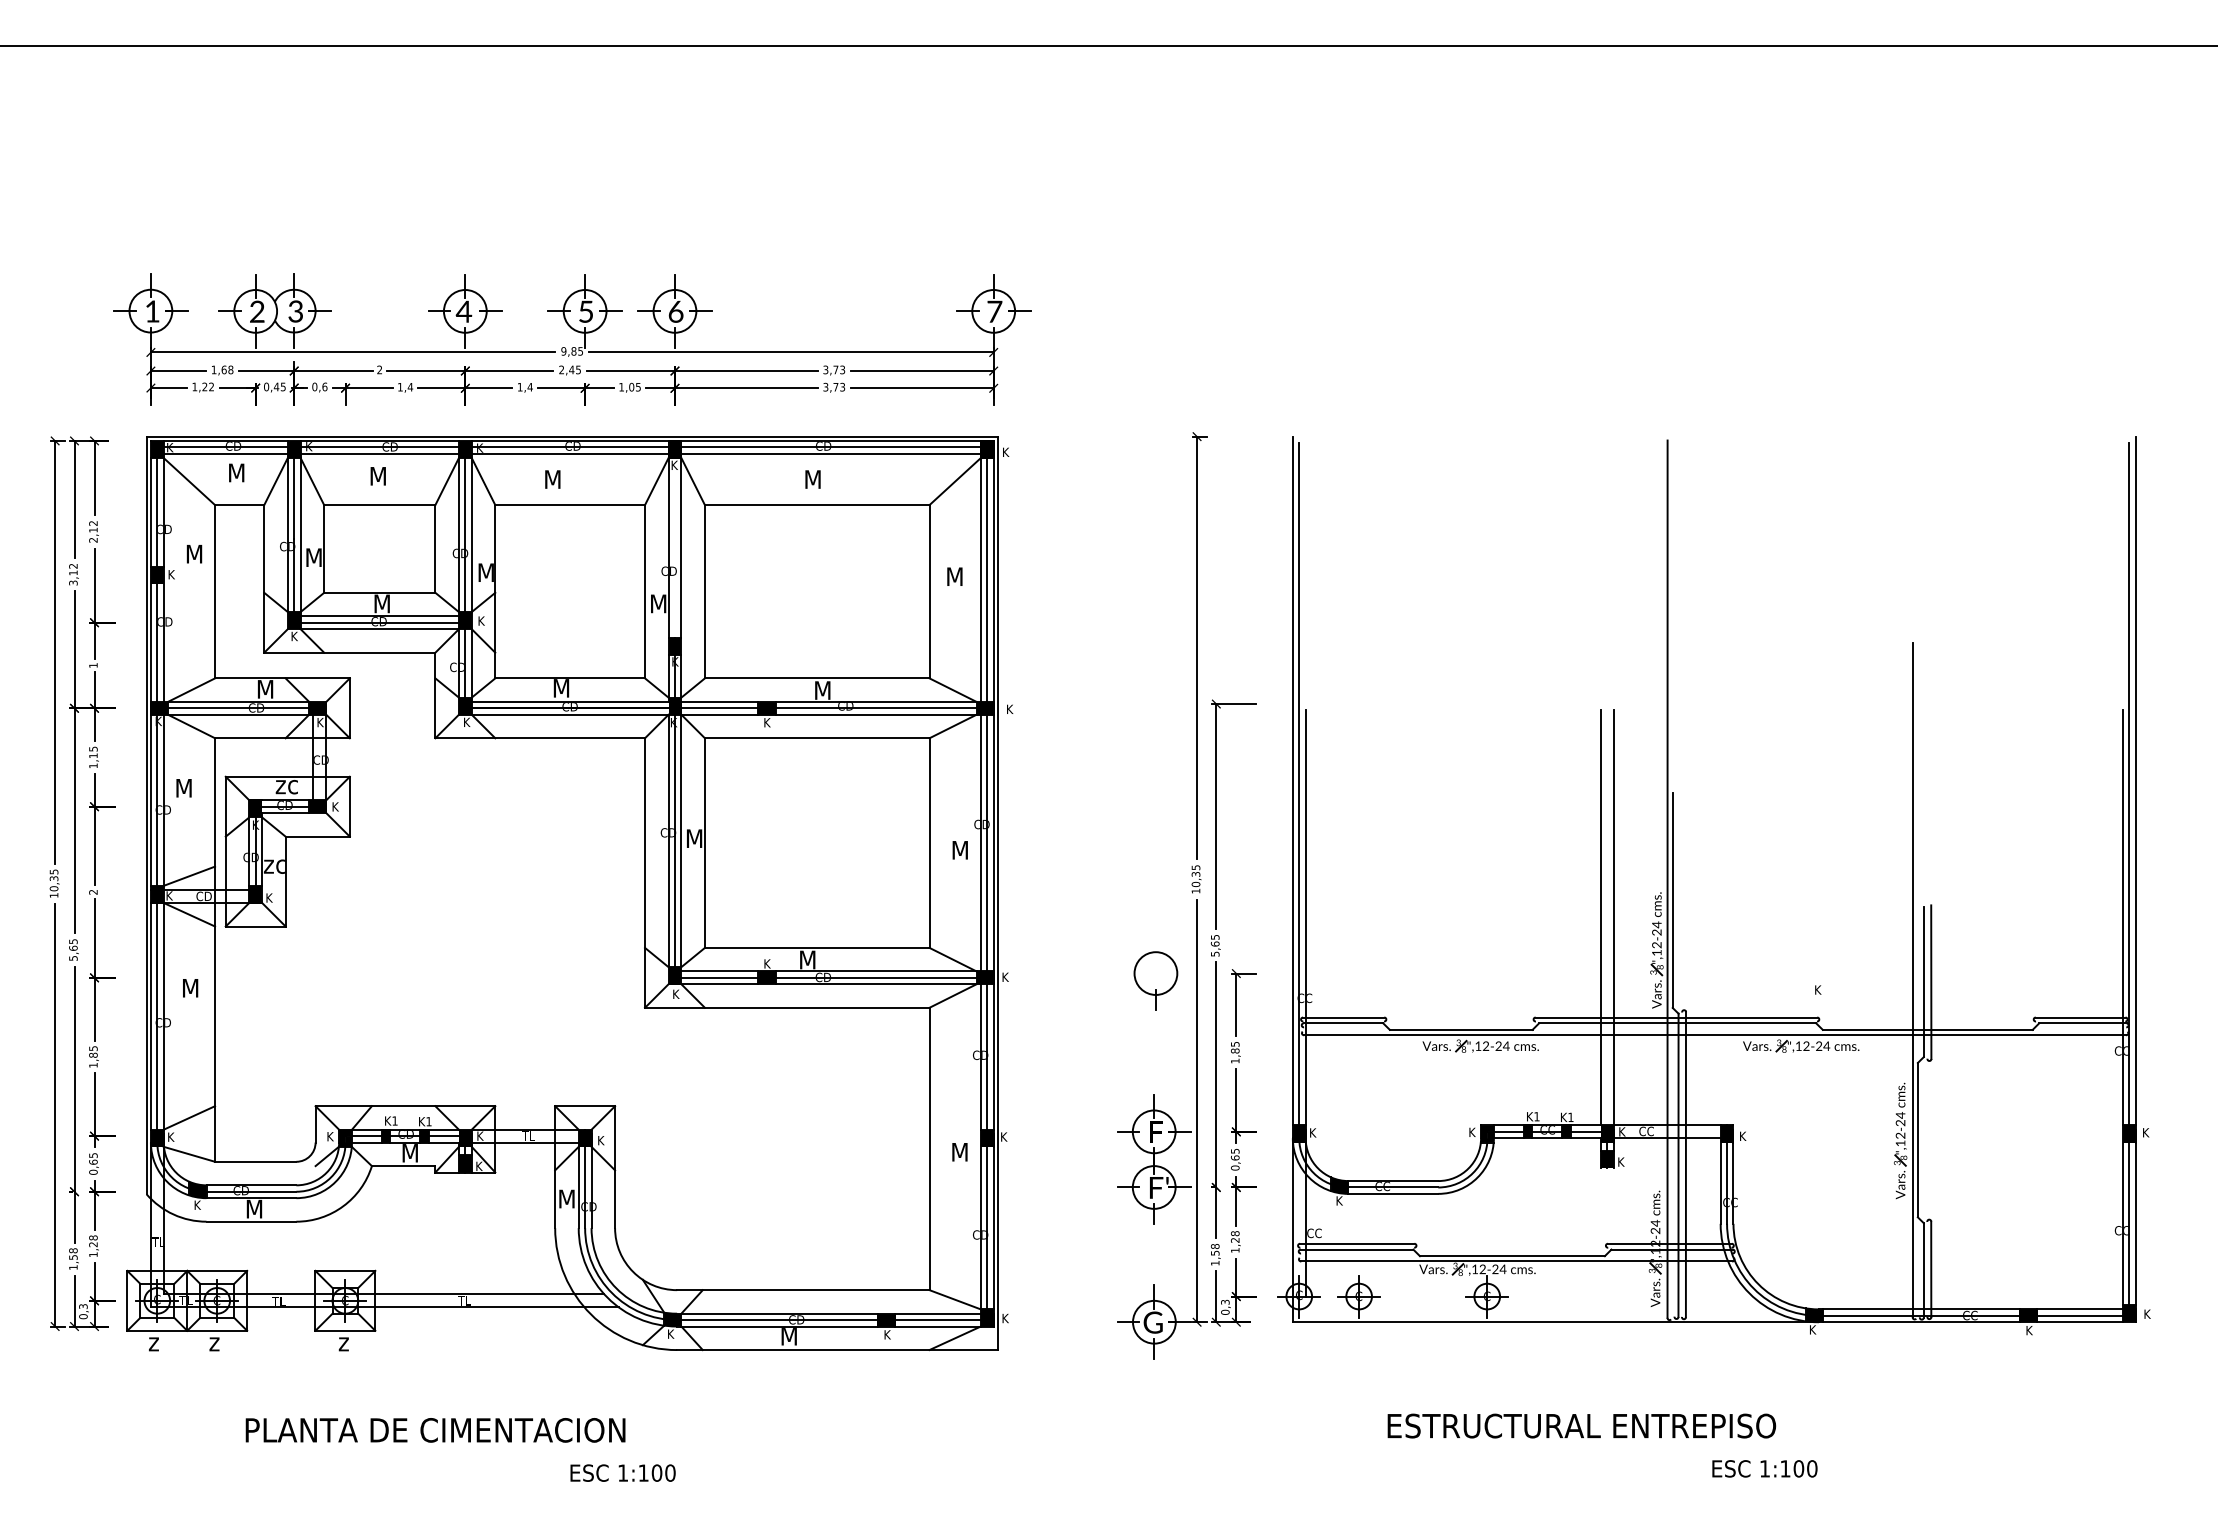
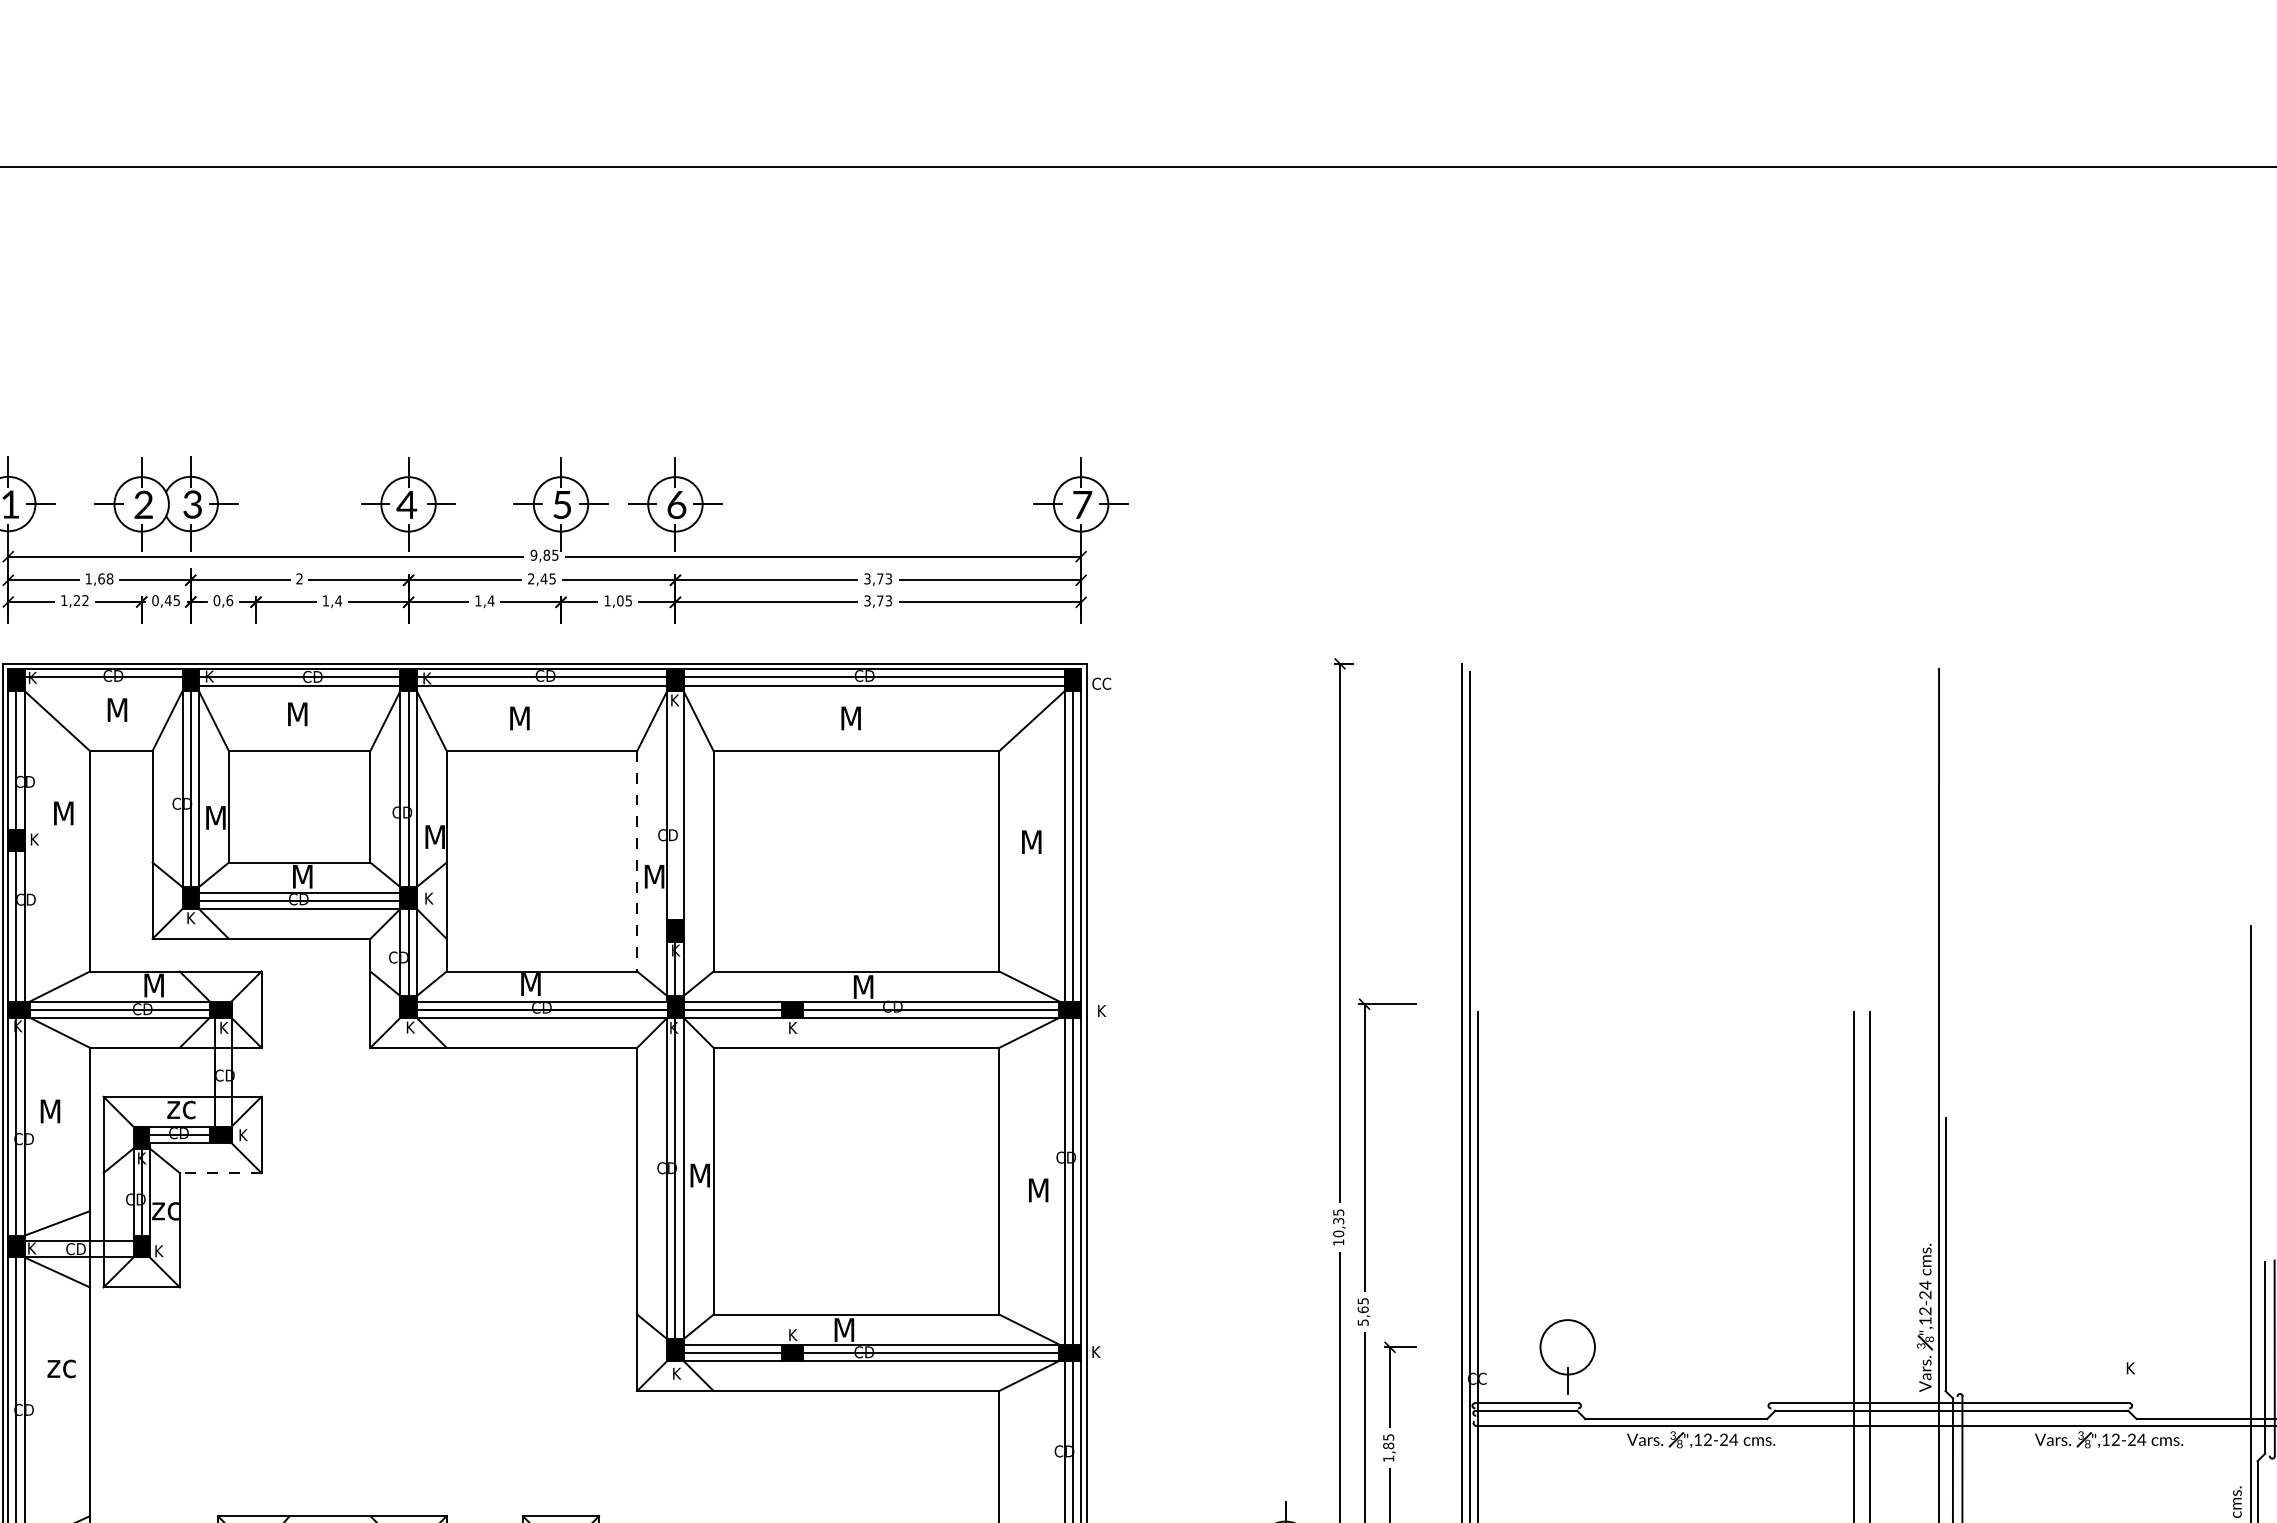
text: (1009, 452) -> (1101, 684), K -> CC
line: (225, 453) -> (103, 685), removed
line: (645, 591) -> (637, 860), solid -> dashed
line: (317, 836) -> (220, 1172), solid -> dashed
part: (1155, 980) -> (1567, 1356), moved
text: (192, 988) -> (61, 1366), M -> zc

